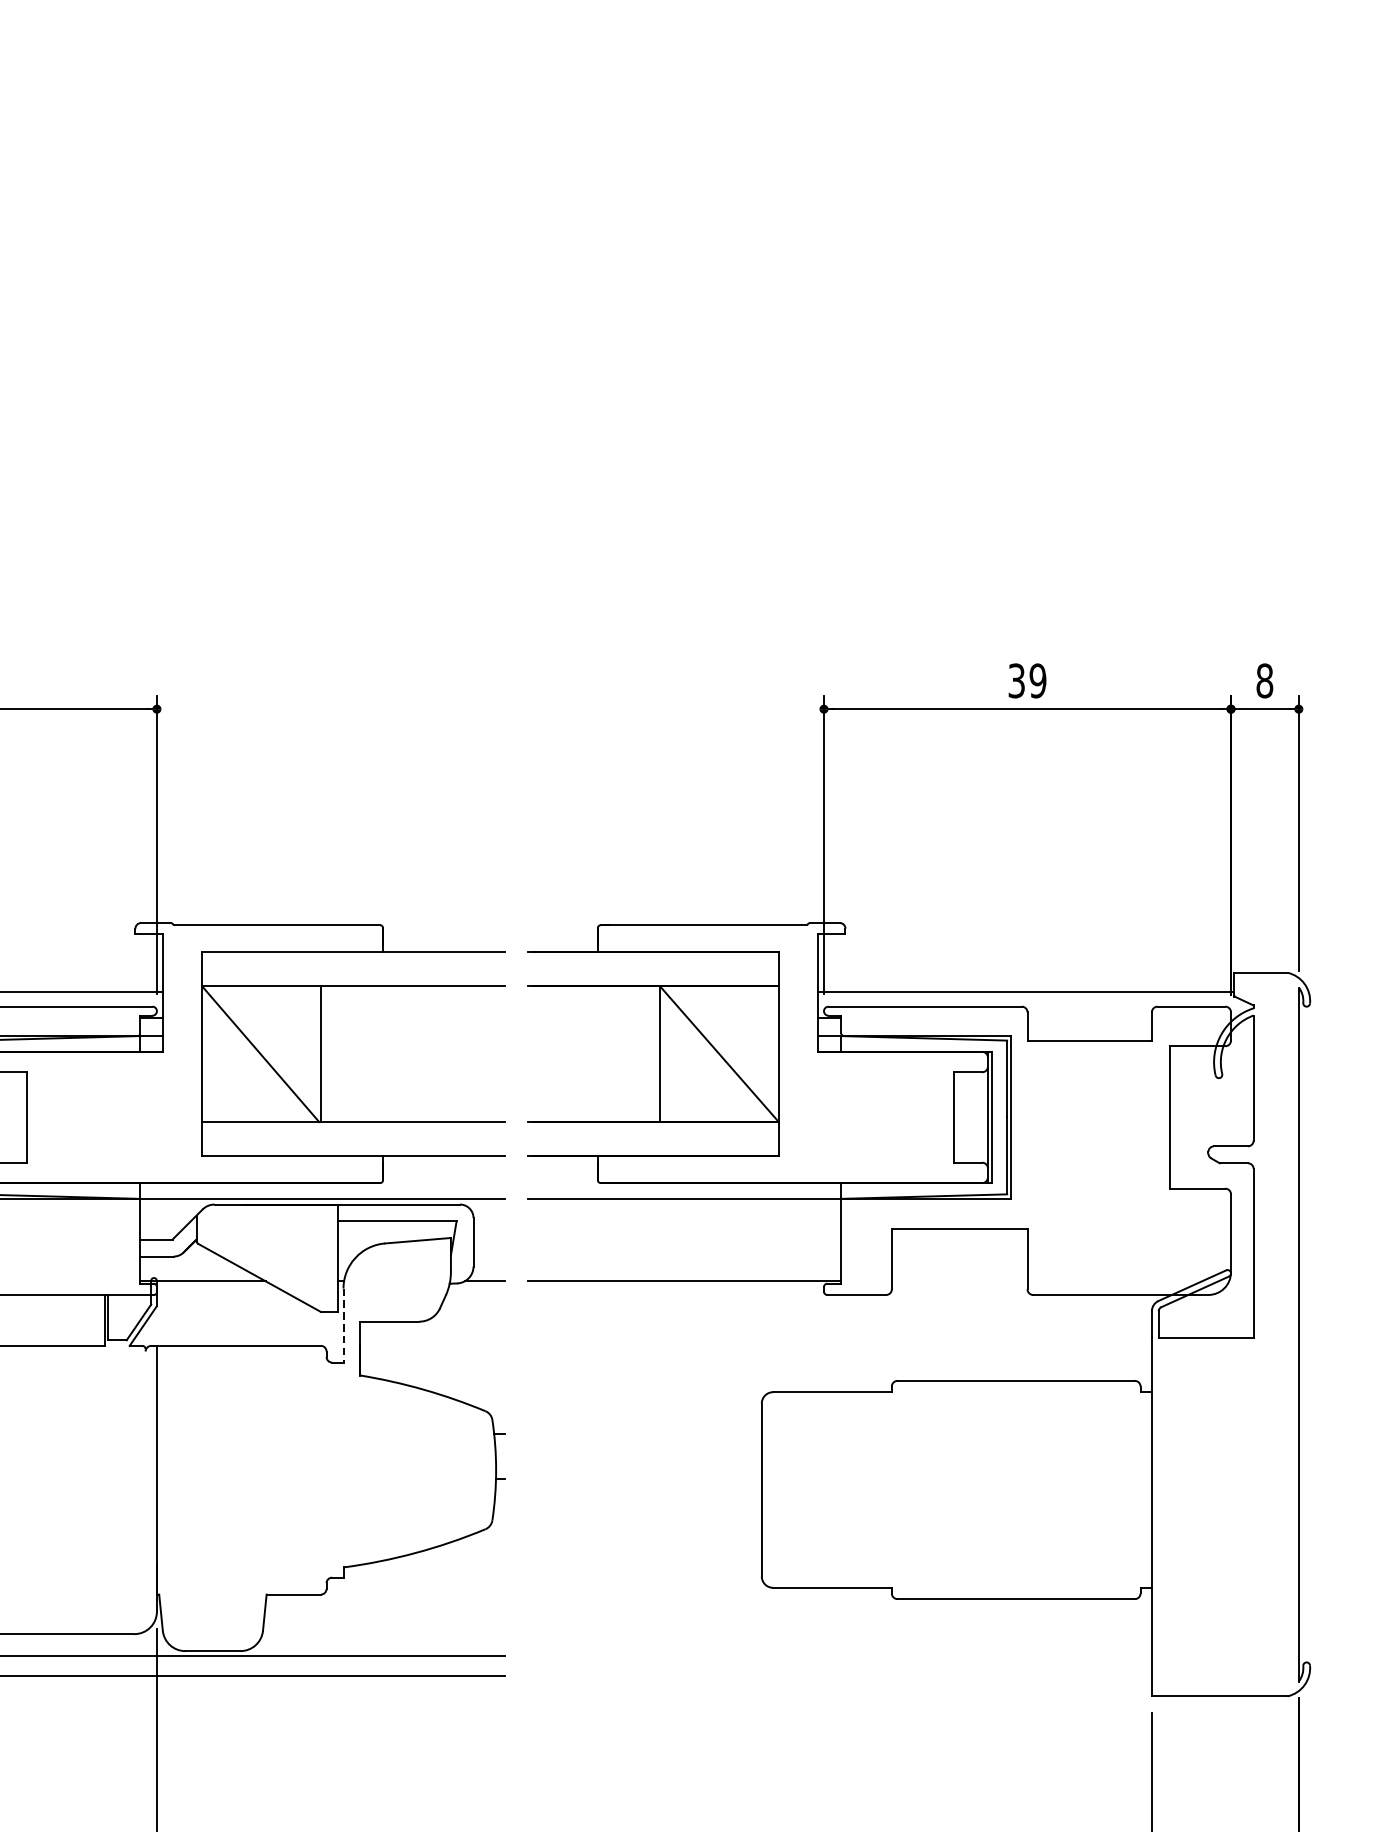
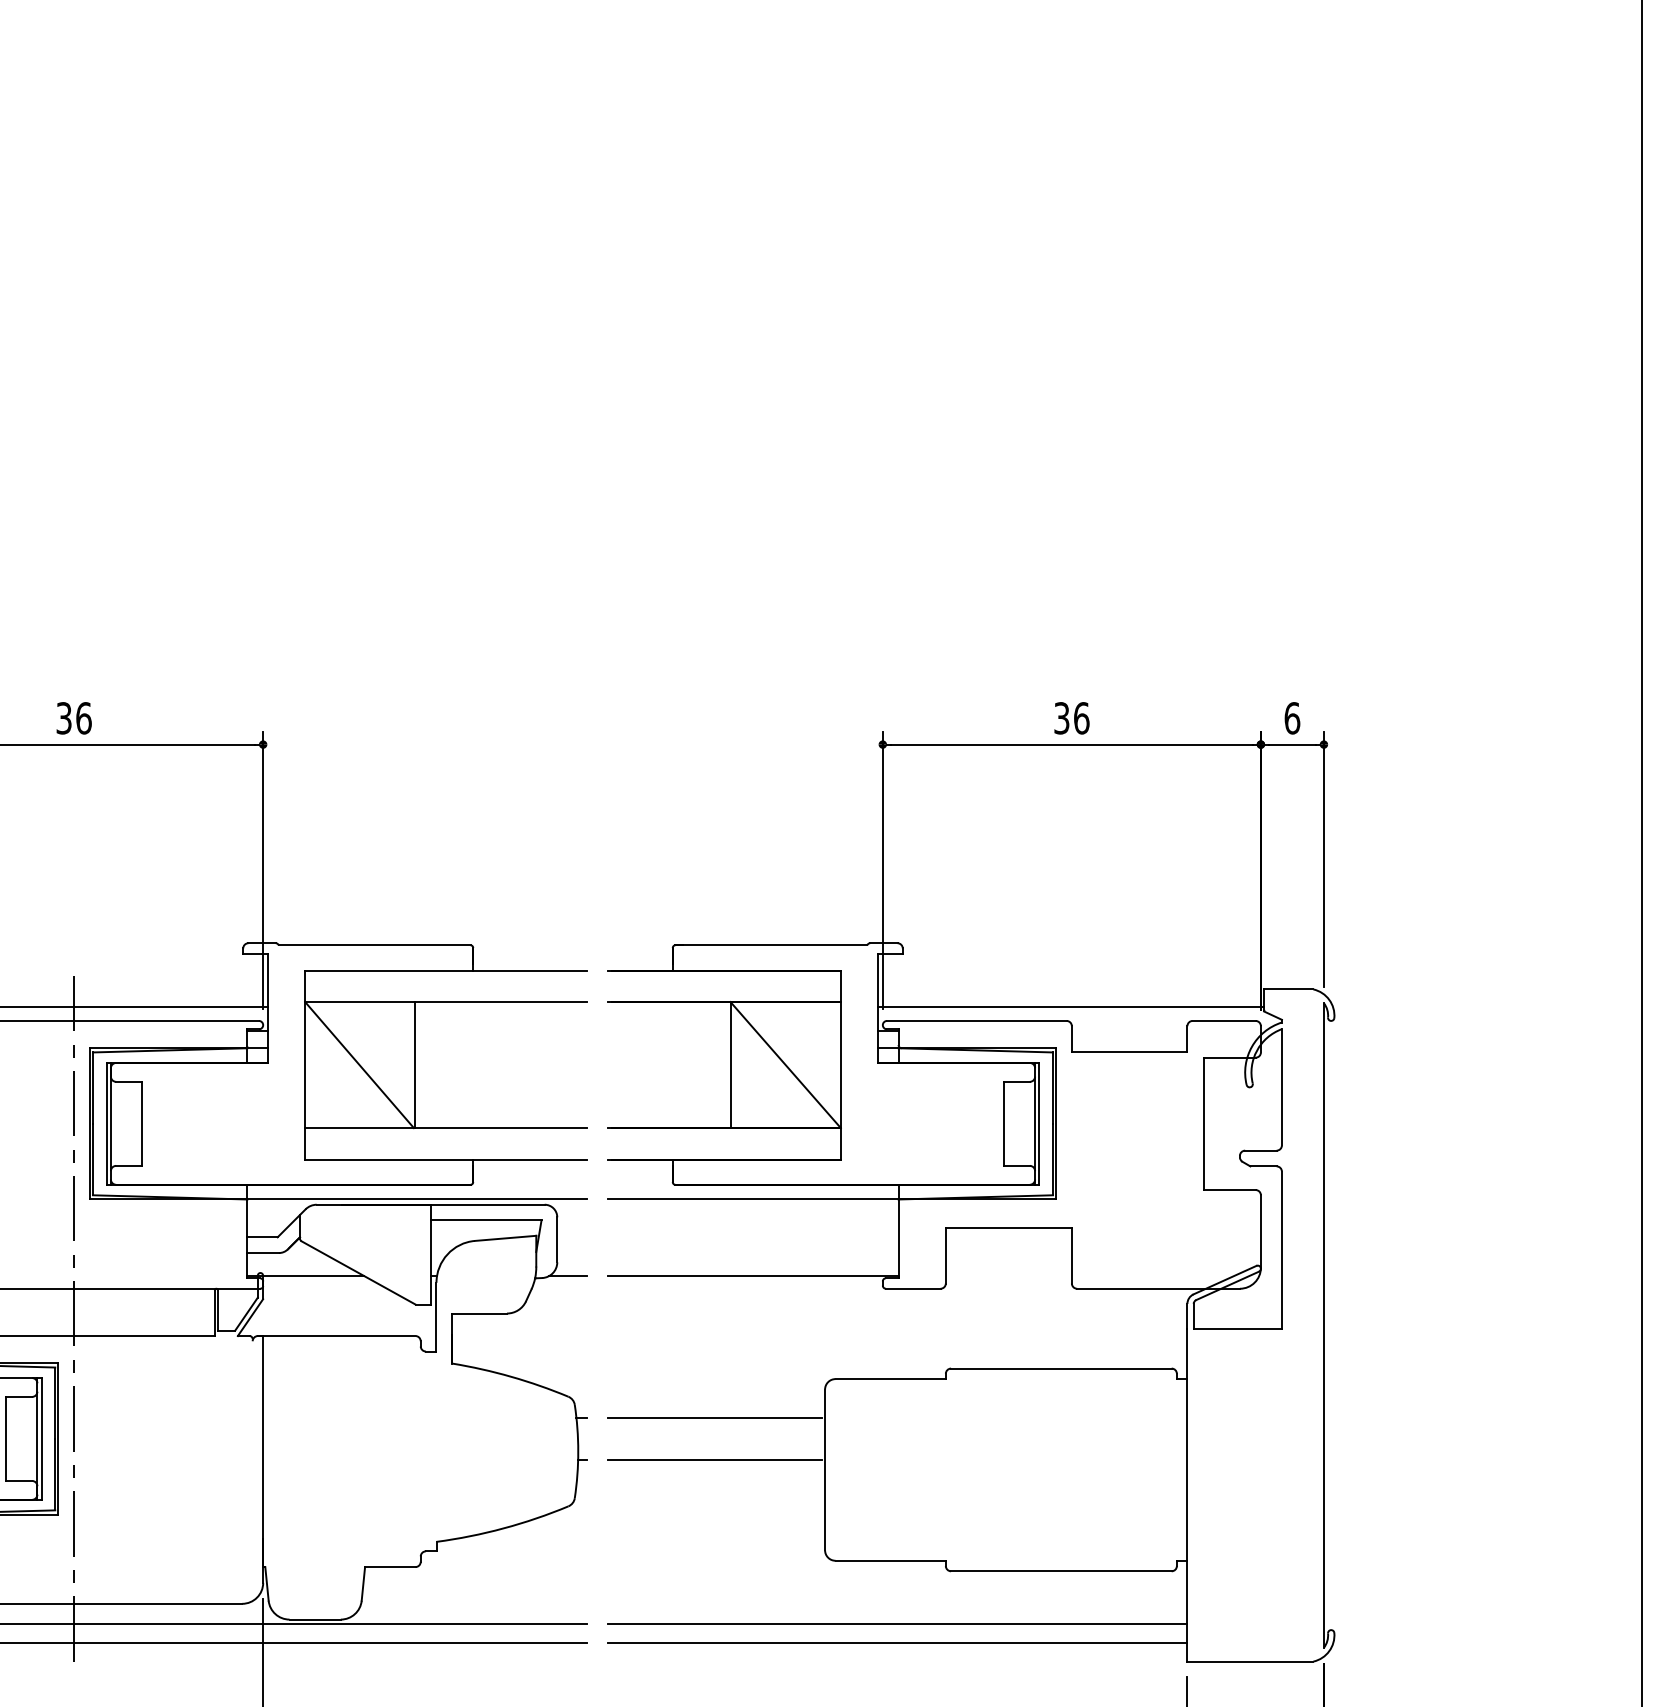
text: (1037, 681) -> (1081, 718), 39 -> 36
text: (1265, 681) -> (1292, 718), 8 -> 6
line: (343, 1325) -> (436, 1317), dashed -> solid
line: (642, 1433) -> (714, 1417), added
line: (642, 1478) -> (714, 1459), added
line: (839, 1655) -> (897, 1623), added
line: (839, 1675) -> (897, 1642), added

